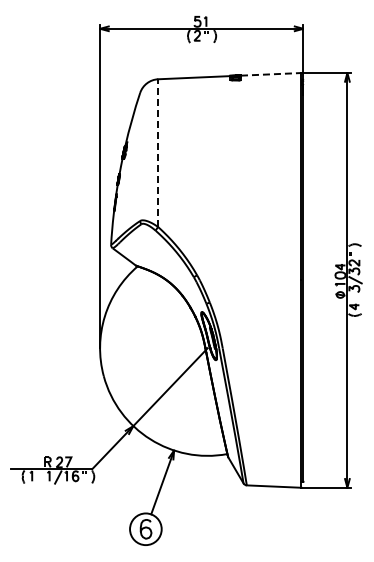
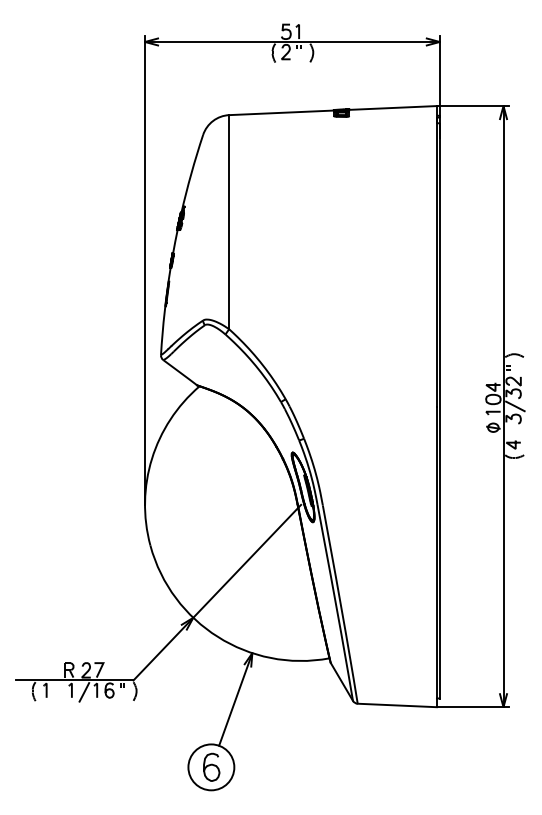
line: (271, 74) -> (393, 108), dashed -> solid
line: (158, 153) -> (229, 222), dashed -> solid

